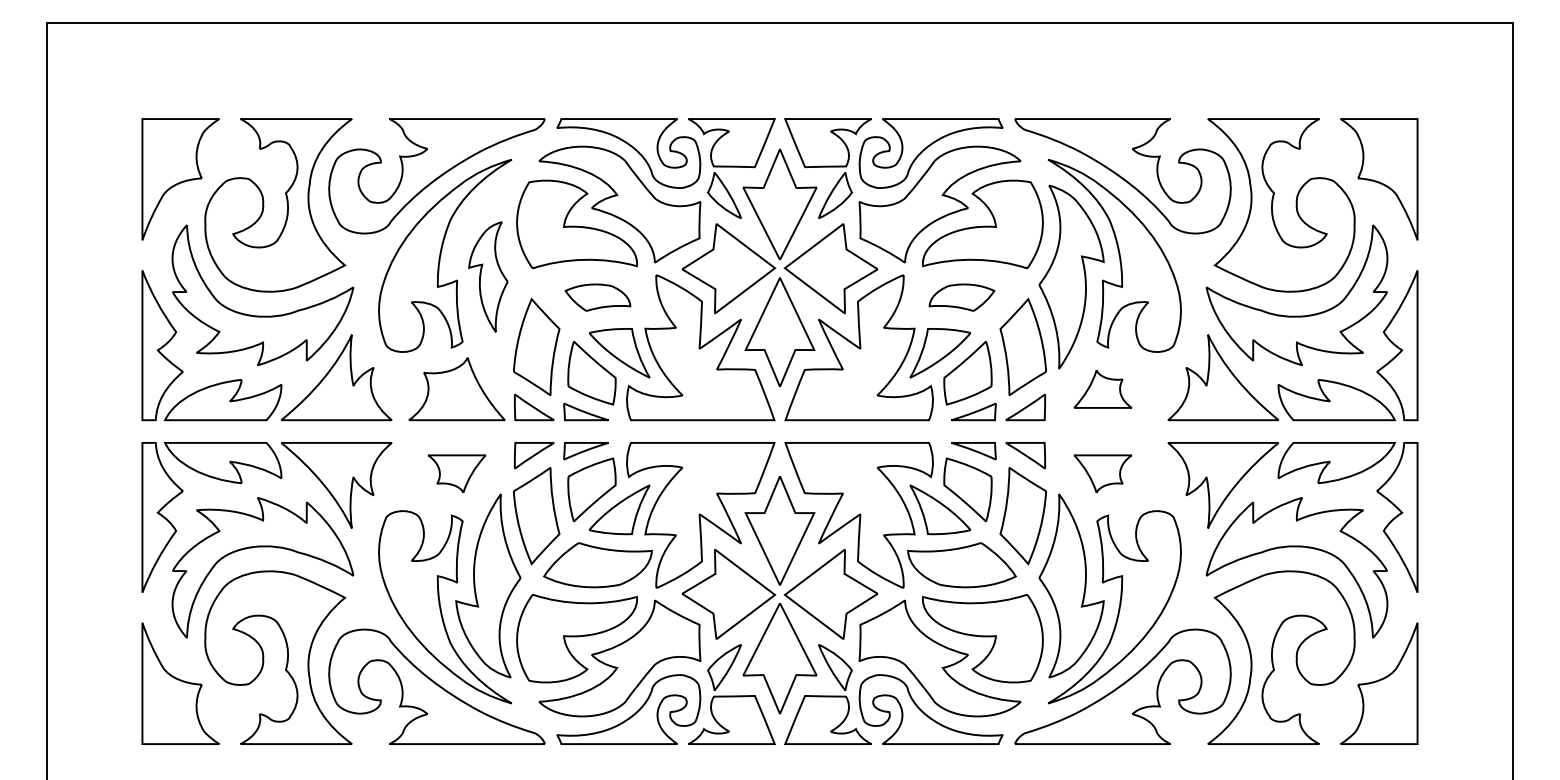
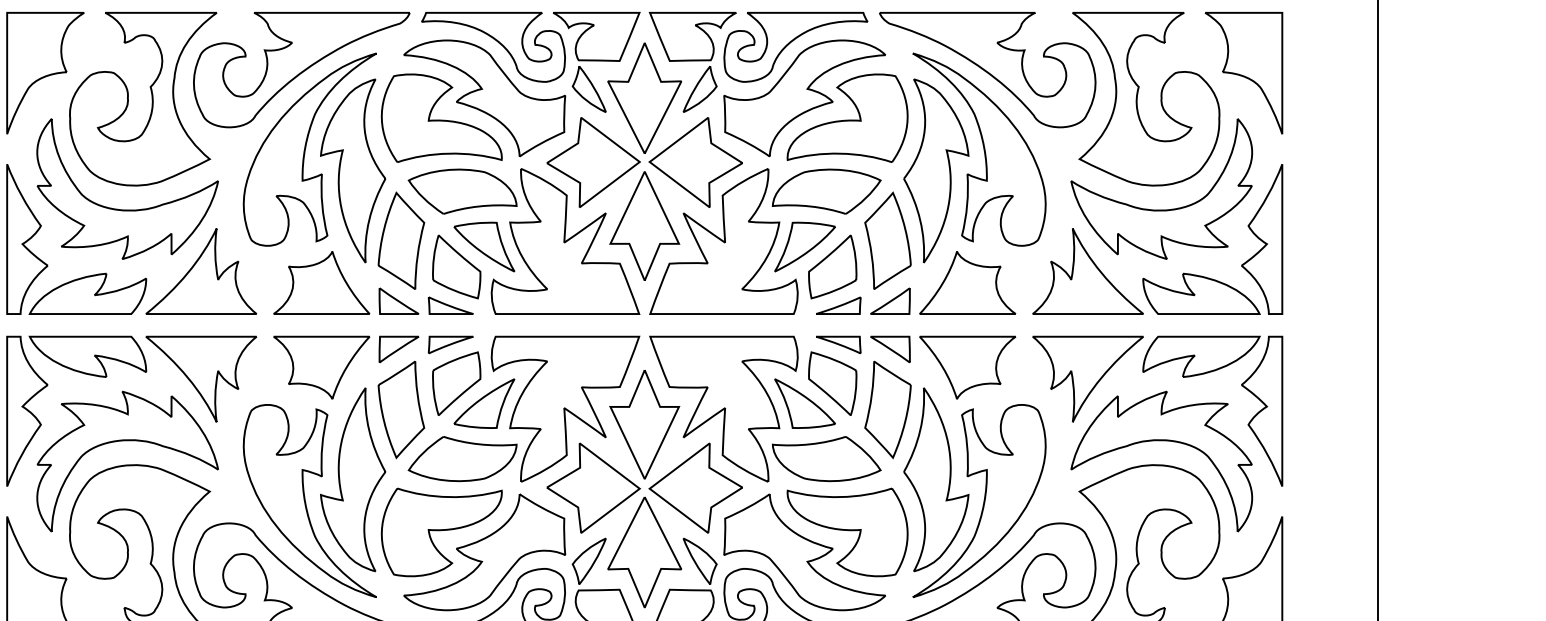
part: (488, 276) -> (353, 170), size x1.67
part: (597, 297) -> (462, 191), size x1.67
part: (961, 297) -> (826, 191), size x1.67
part: (1102, 389) -> (967, 283), size x1.67
part: (456, 473) -> (321, 367), size x1.67
part: (1102, 473) -> (967, 367), size x1.67

